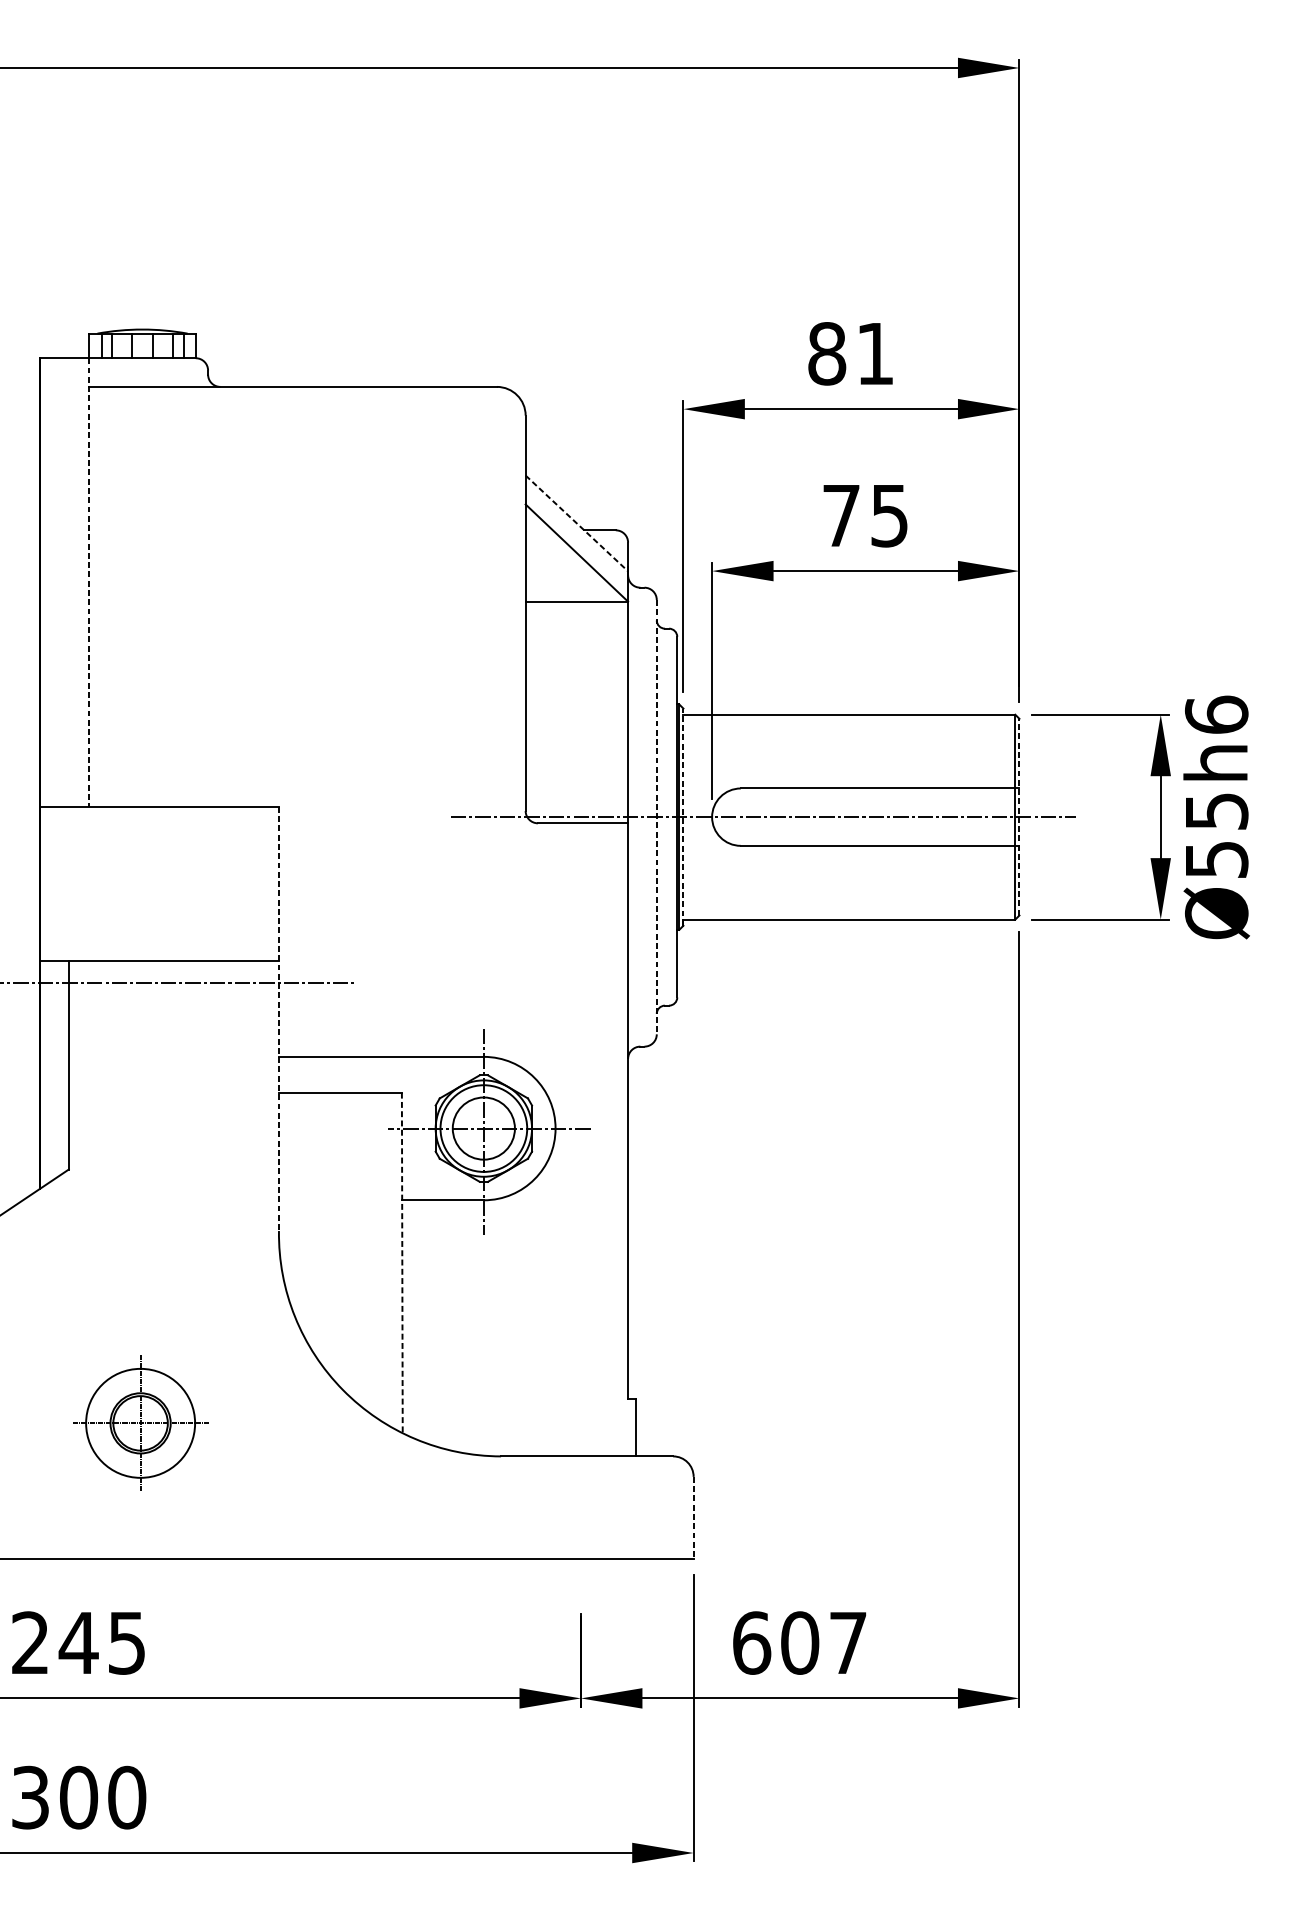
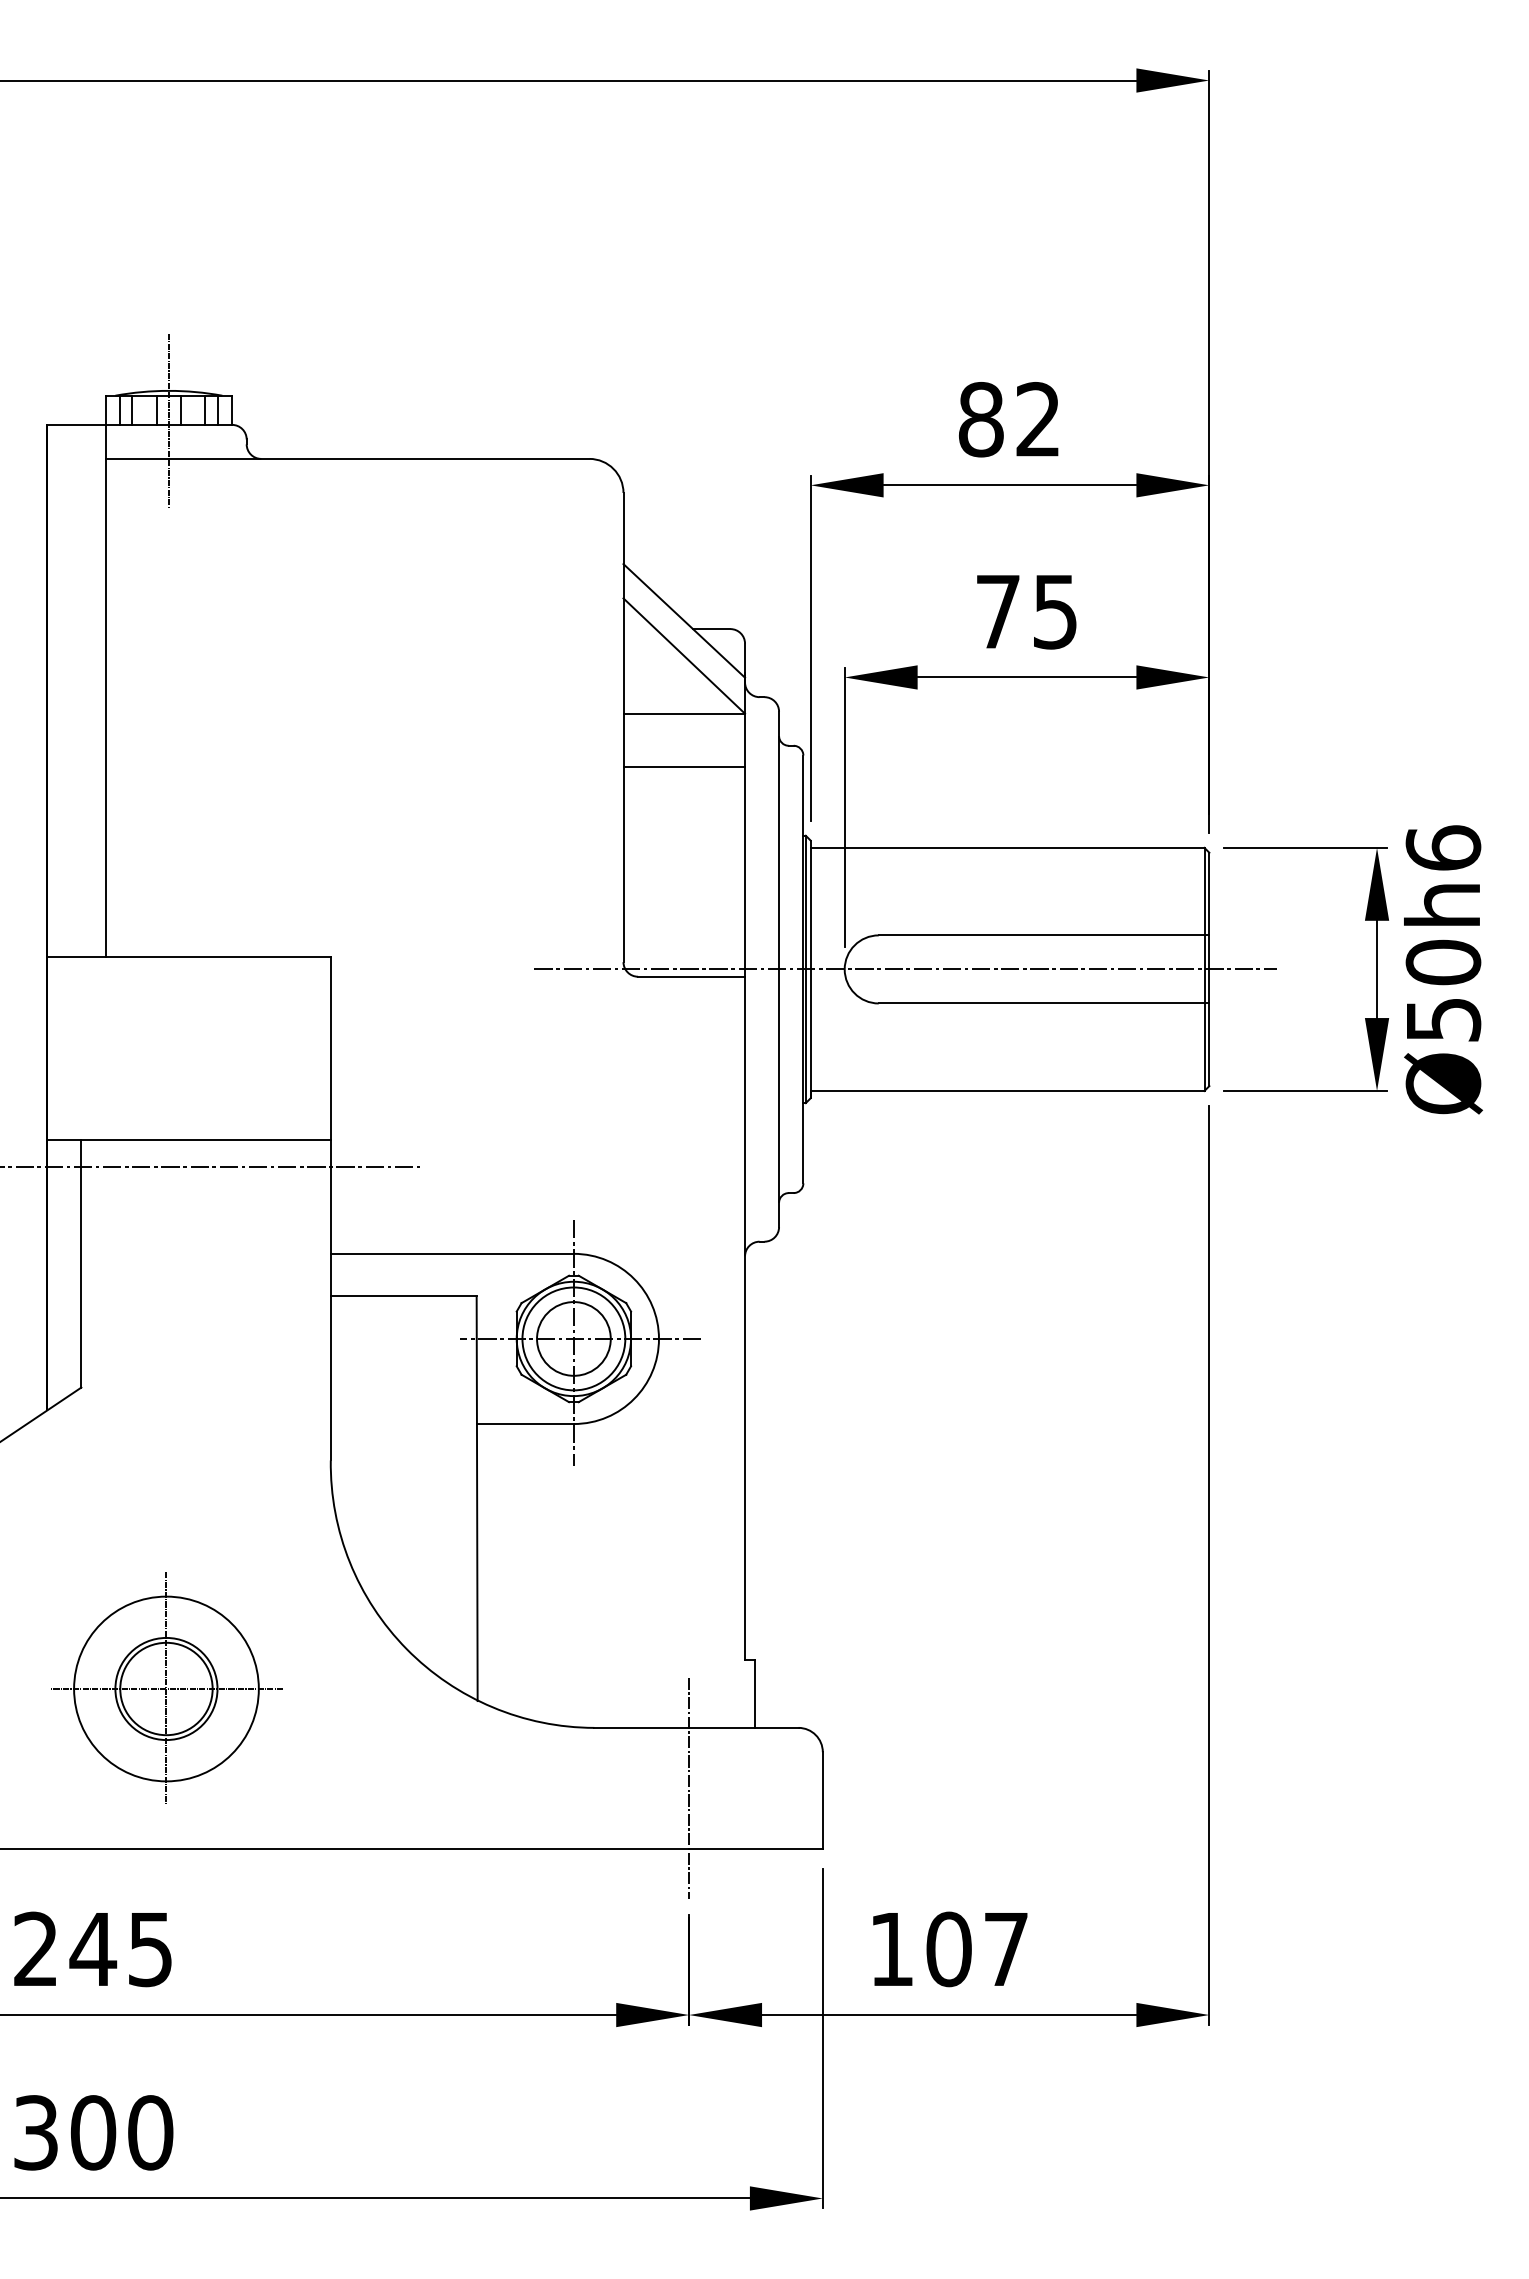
text: (874, 353) -> (1037, 419), 81 -> 82
line: (142, 354) -> (168, 420), added
line: (577, 523) -> (684, 621), dashed -> solid
line: (89, 582) -> (105, 691), dashed -> solid
line: (577, 646) -> (684, 766), added
text: (1216, 811) -> (1443, 962), Ø55h6 -> Ø50h6
line: (657, 817) -> (779, 969), dashed -> solid
line: (683, 817) -> (810, 969), dashed -> solid
line: (1019, 817) -> (1209, 969), dashed -> solid
line: (278, 1018) -> (330, 1208), dashed -> solid
line: (402, 1263) -> (477, 1499), dashed -> solid
part: (140, 1422) -> (166, 1687), size x1.43
line: (581, 1506) -> (689, 1787), added
line: (693, 1517) -> (822, 1800), dashed -> solid
text: (751, 1643) -> (891, 1949), 607 -> 107

